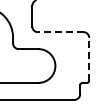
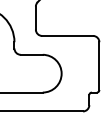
line: (60, 32) -> (67, 36), dashed -> solid
line: (89, 58) -> (99, 65), dashed -> solid

